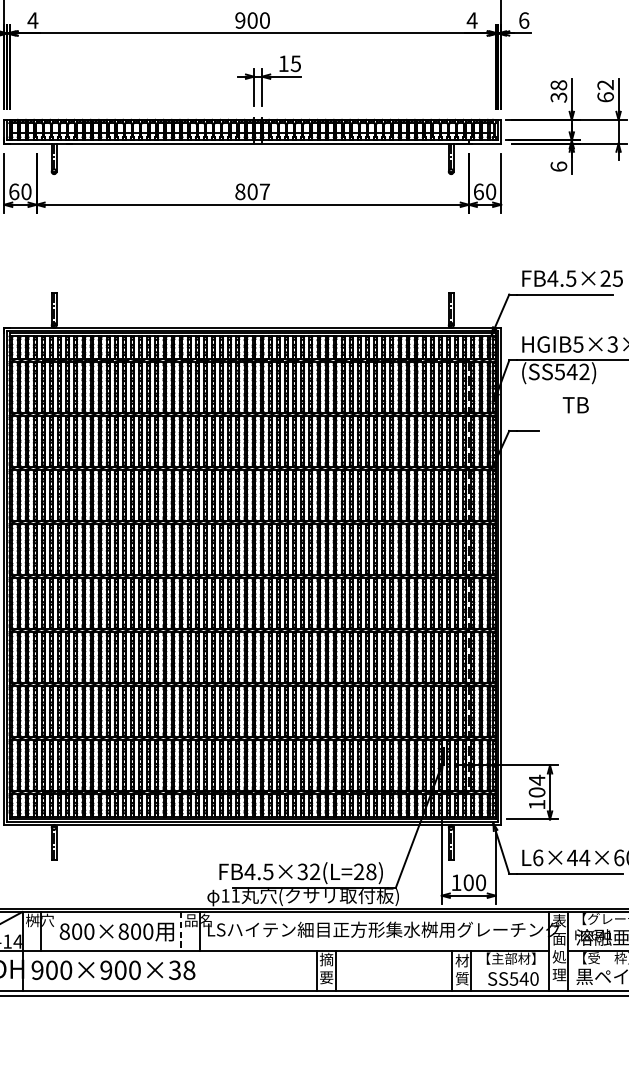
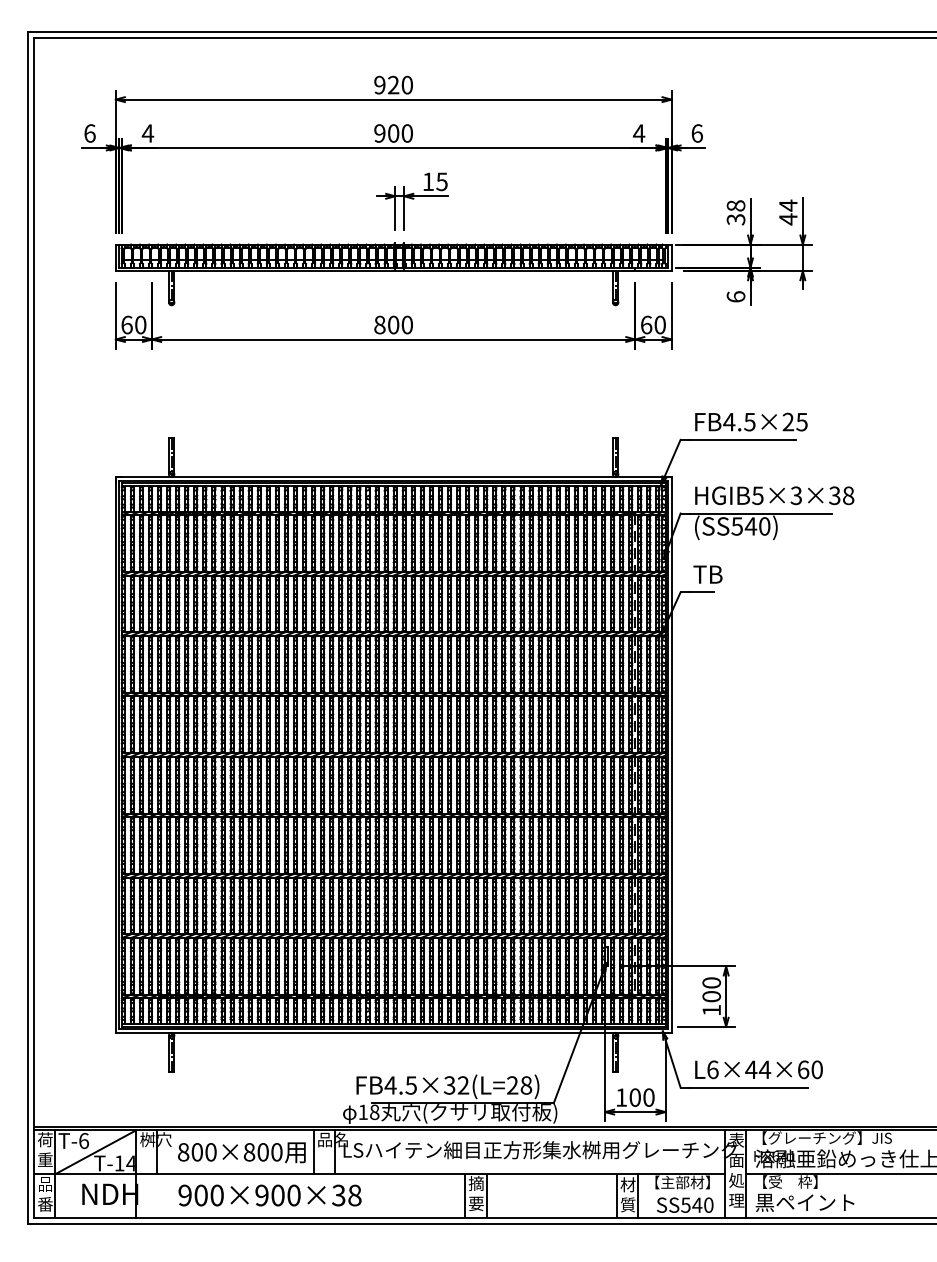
text: (605, 91) -> (788, 212), 62 -> 44
text: (265, 191) -> (407, 324), 807 -> 800
text: (584, 372) -> (764, 526), (SS542) -> (SS540)
text: (575, 405) -> (707, 574), moved
text: (536, 779) -> (711, 982), 104 -> 100
text: (235, 896) -> (374, 1112), 11 -> 18
line: (180, 931) -> (313, 1152), dashed -> solid
text: (113, 970) -> (269, 1195), moved

